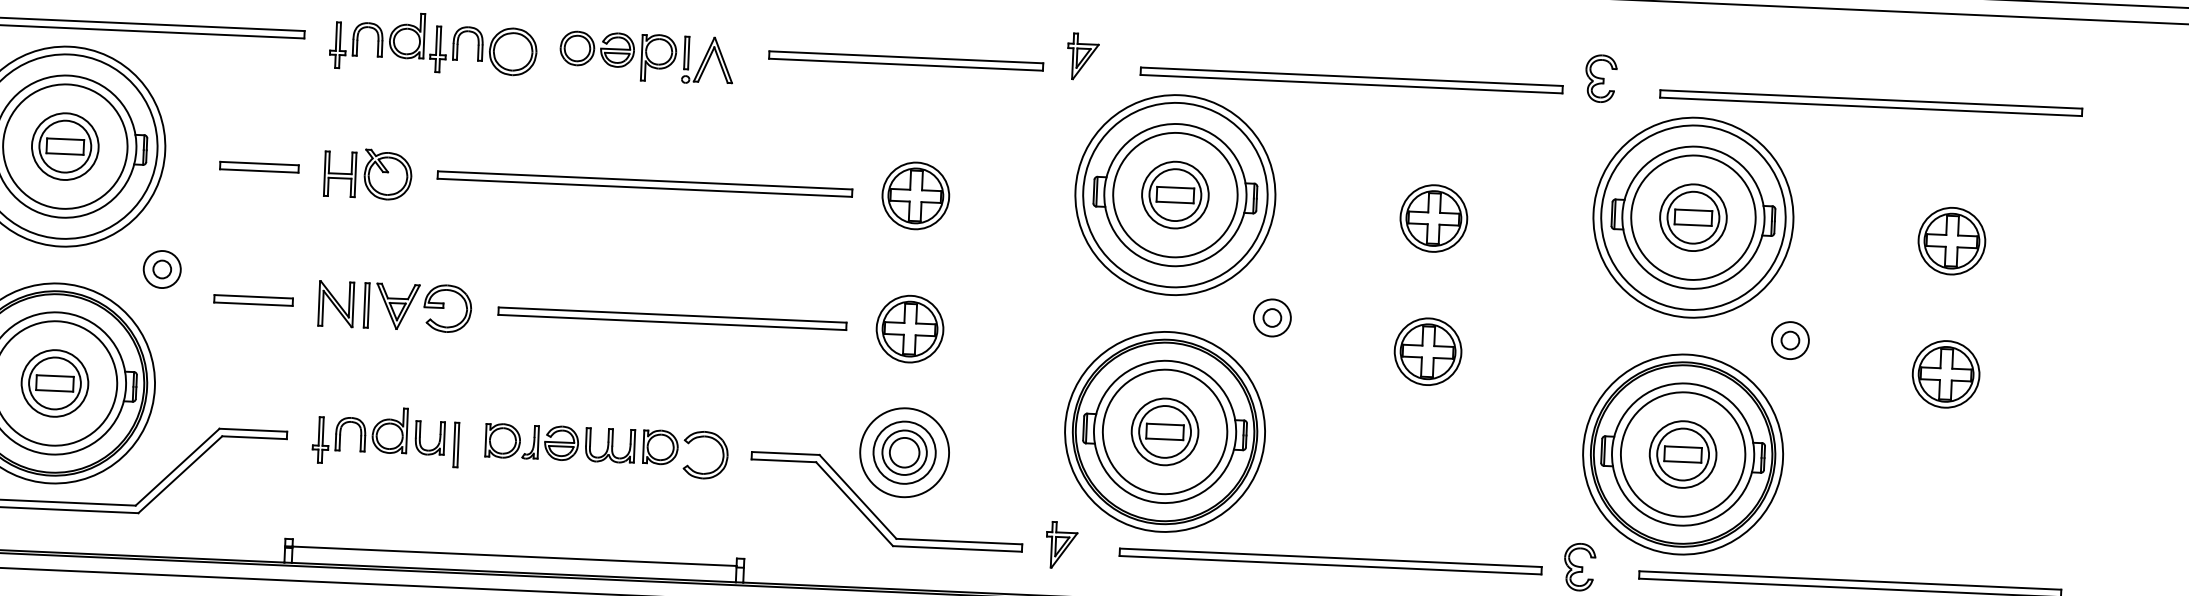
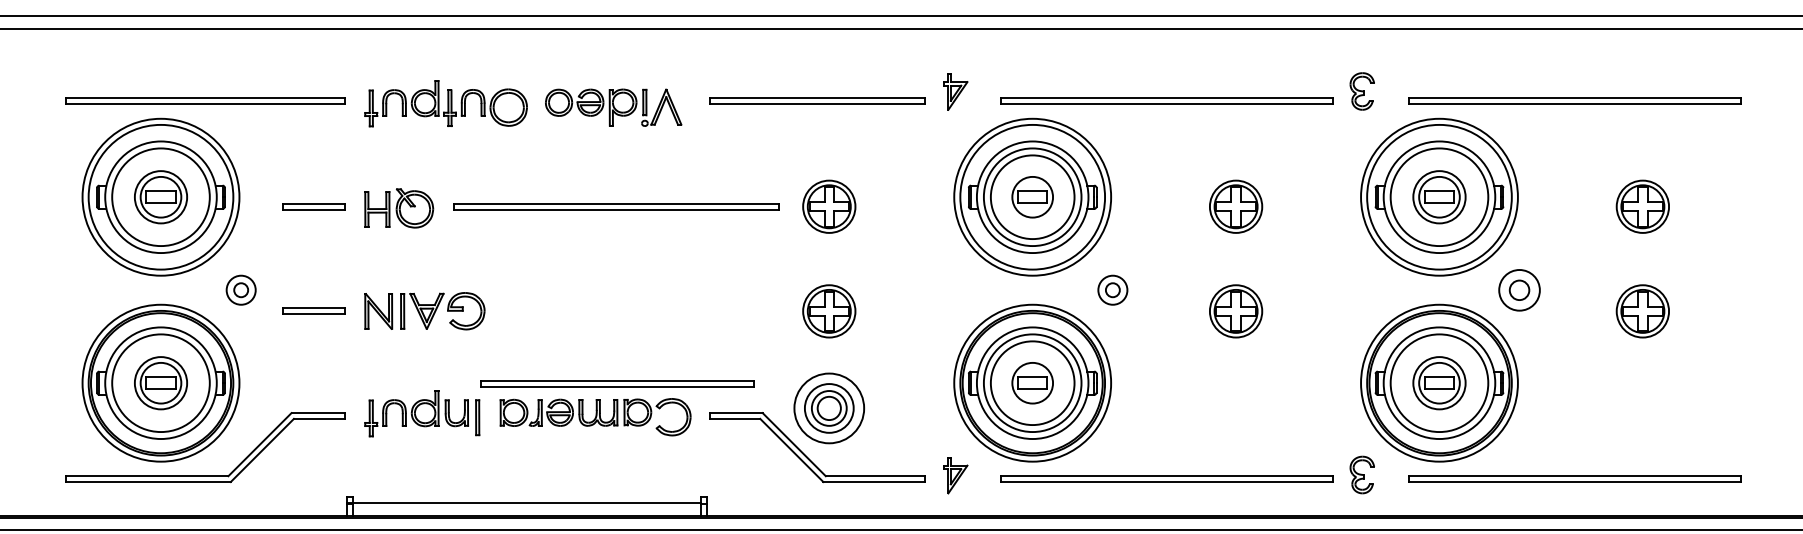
circle: (1175, 195) -> (1032, 197), size x1.6
part: (672, 317) -> (617, 383), moved
part: (1790, 339) -> (1519, 289), size x1.4
circle: (1164, 432) -> (1032, 383), size x1.6

